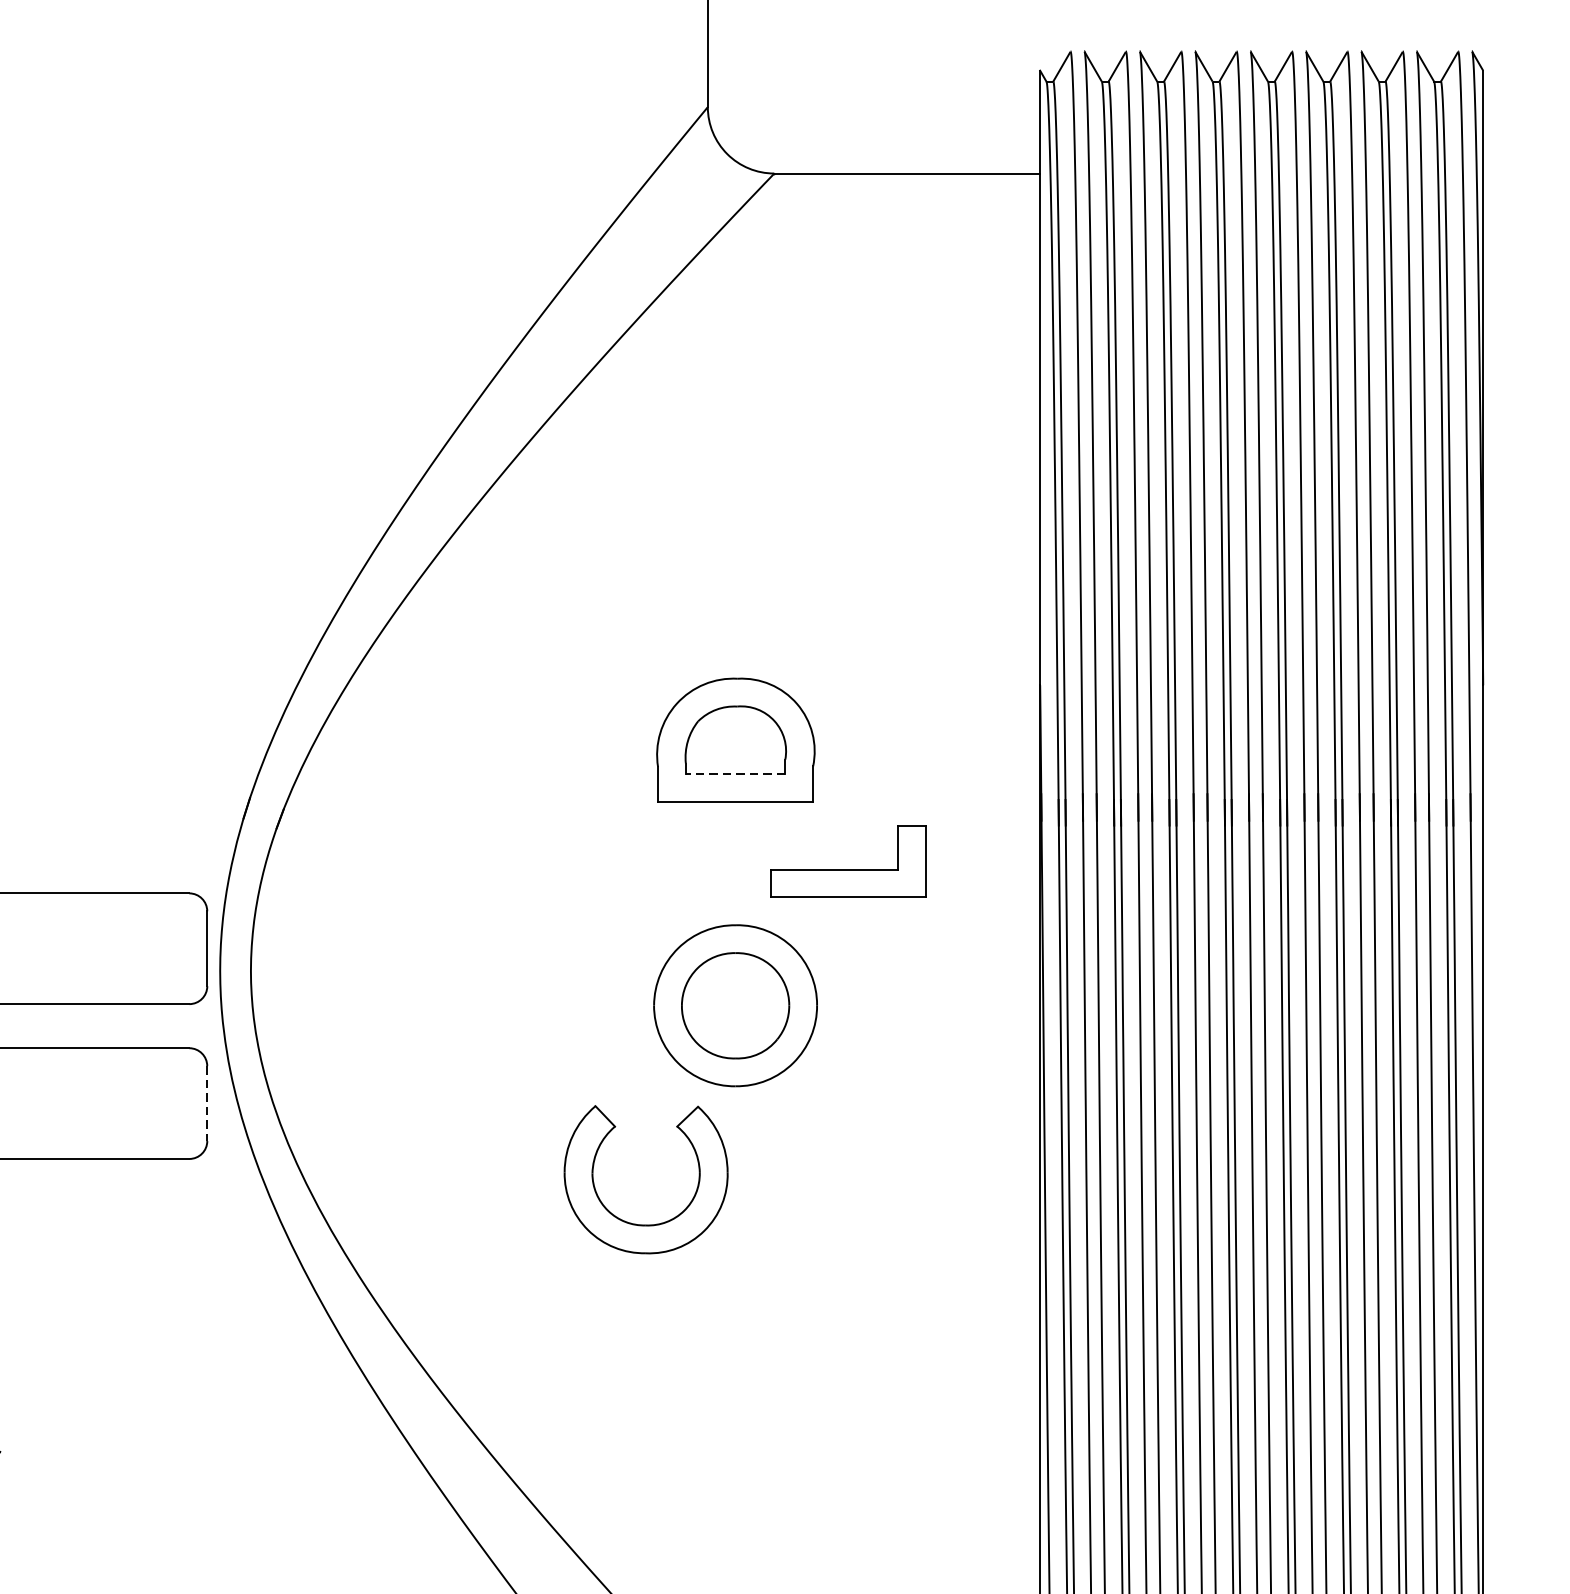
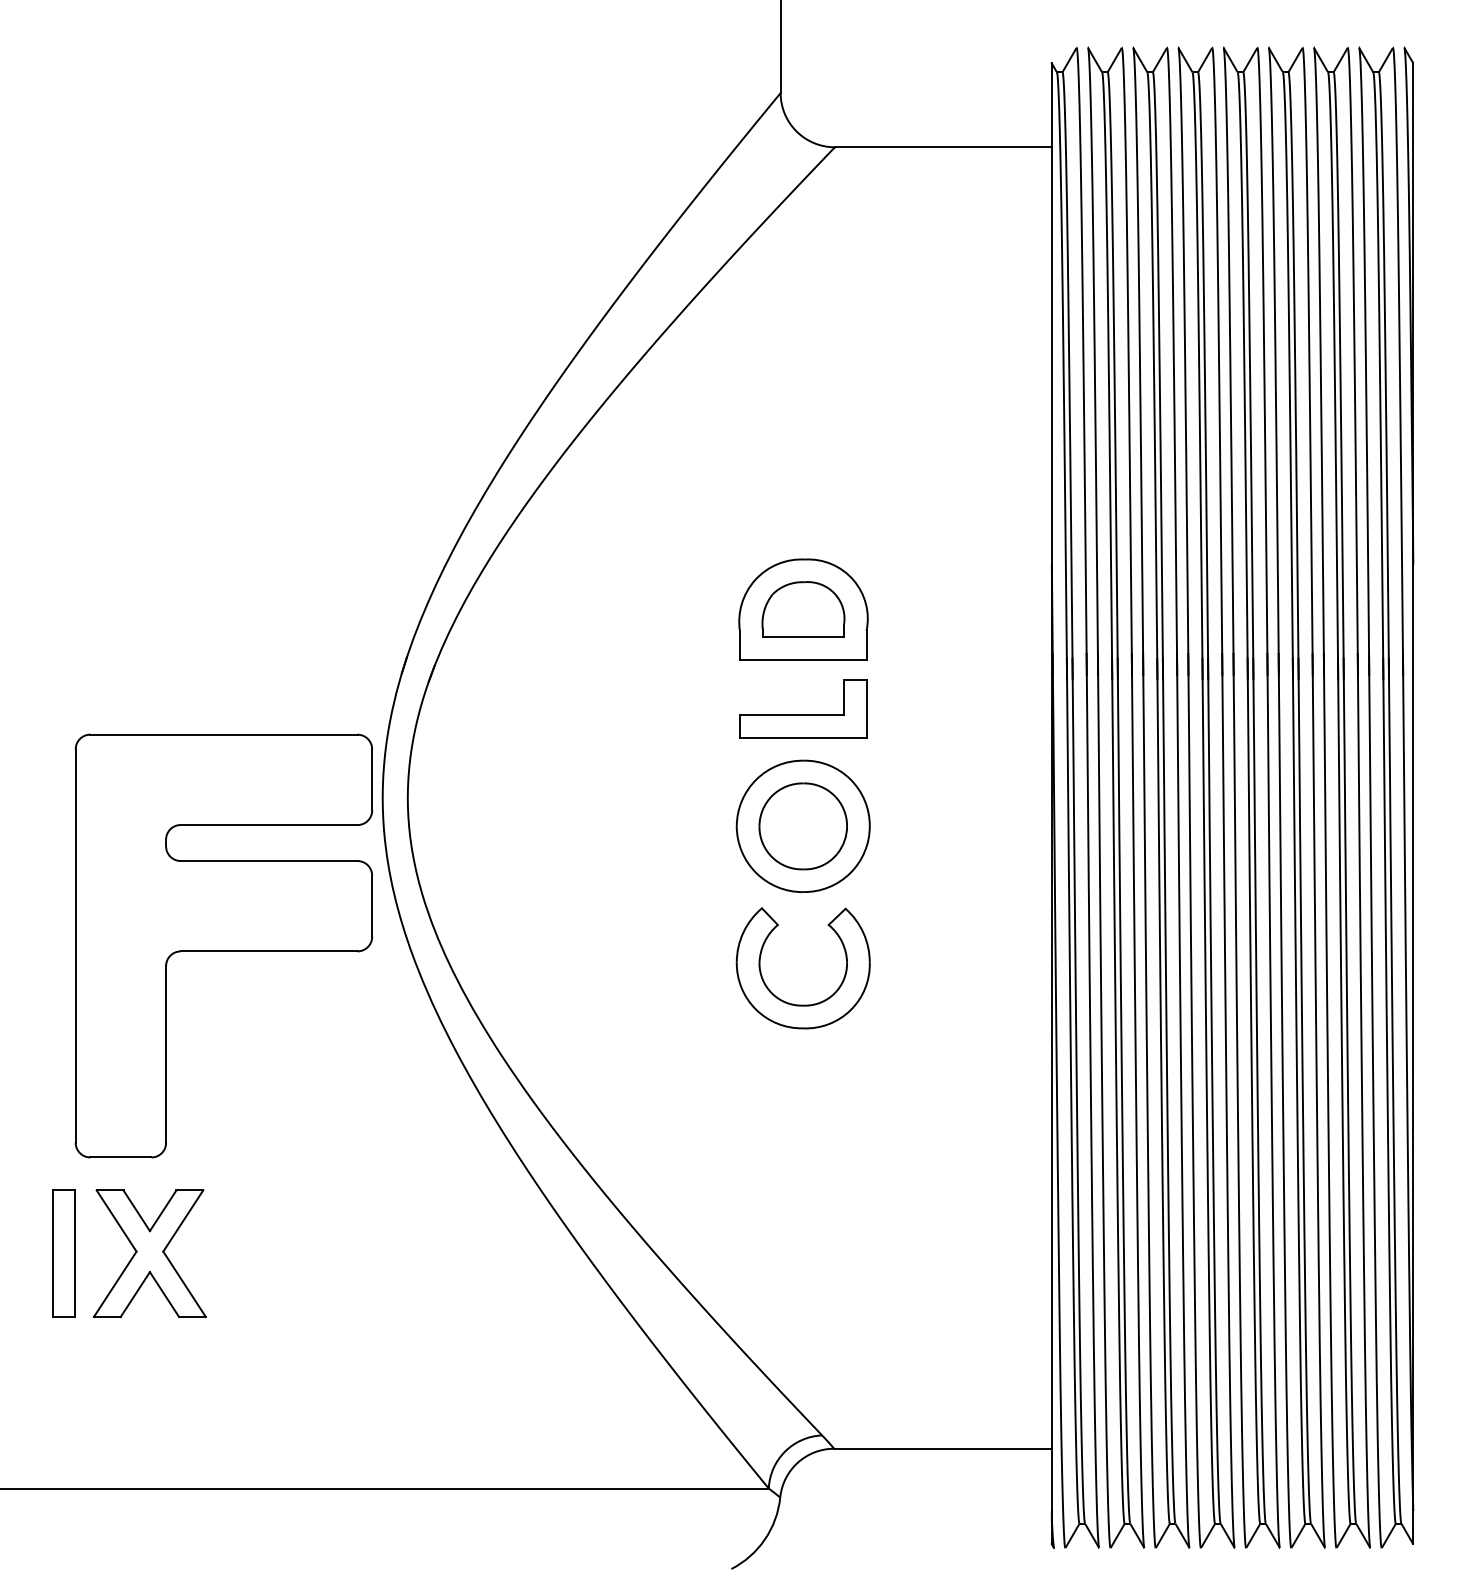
line: (735, 774) -> (803, 637), dashed -> solid
part: (848, 861) -> (803, 708), moved
line: (207, 1103) -> (372, 906), dashed -> solid
part: (645, 1224) -> (802, 1004), moved

